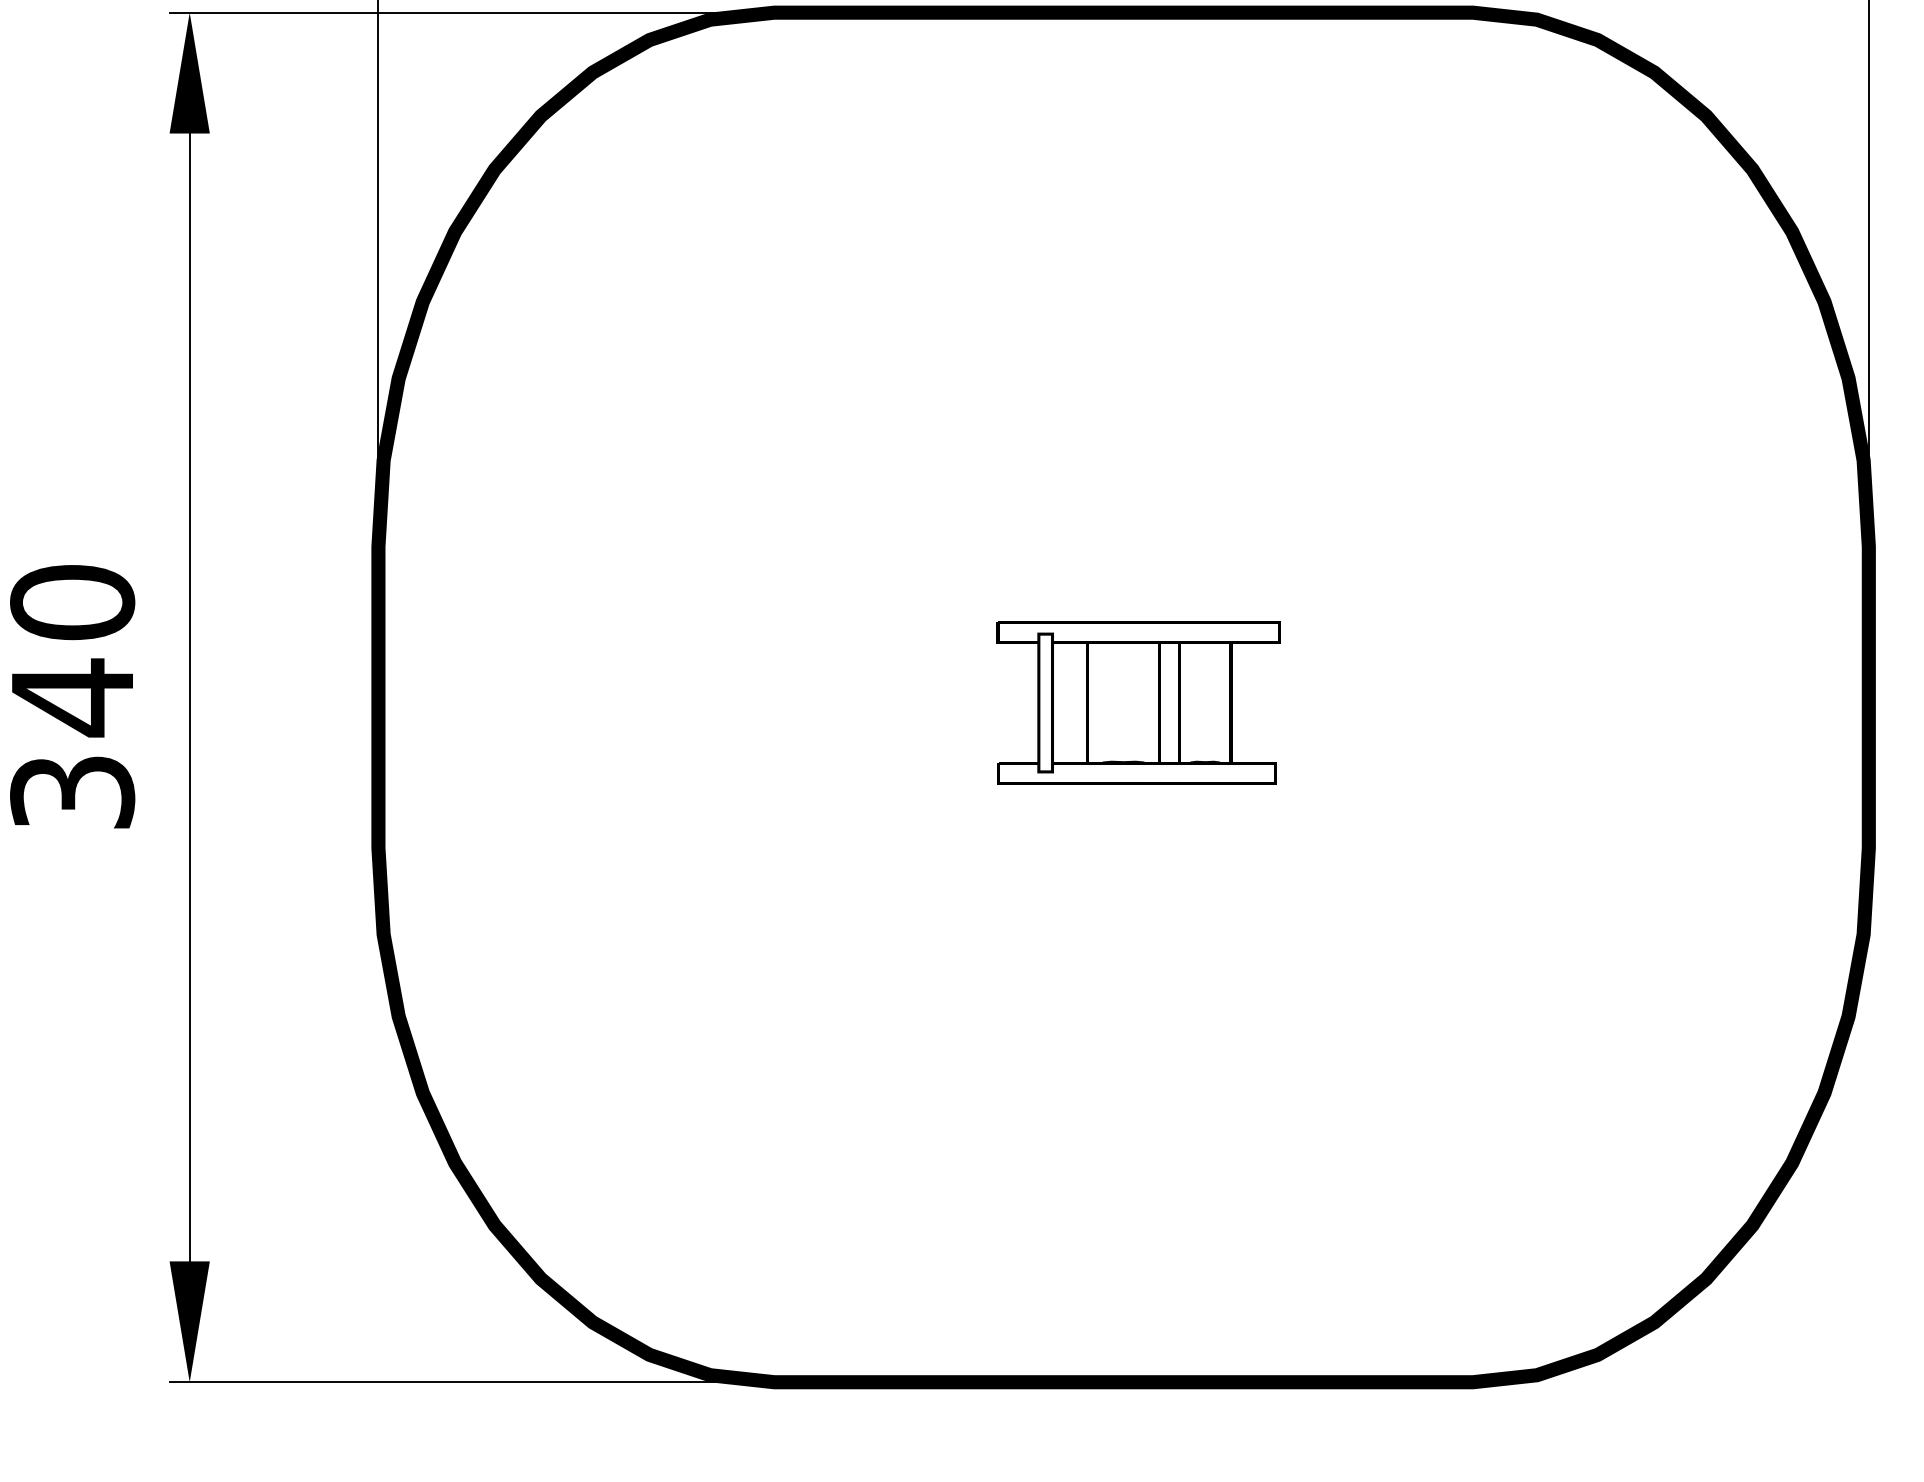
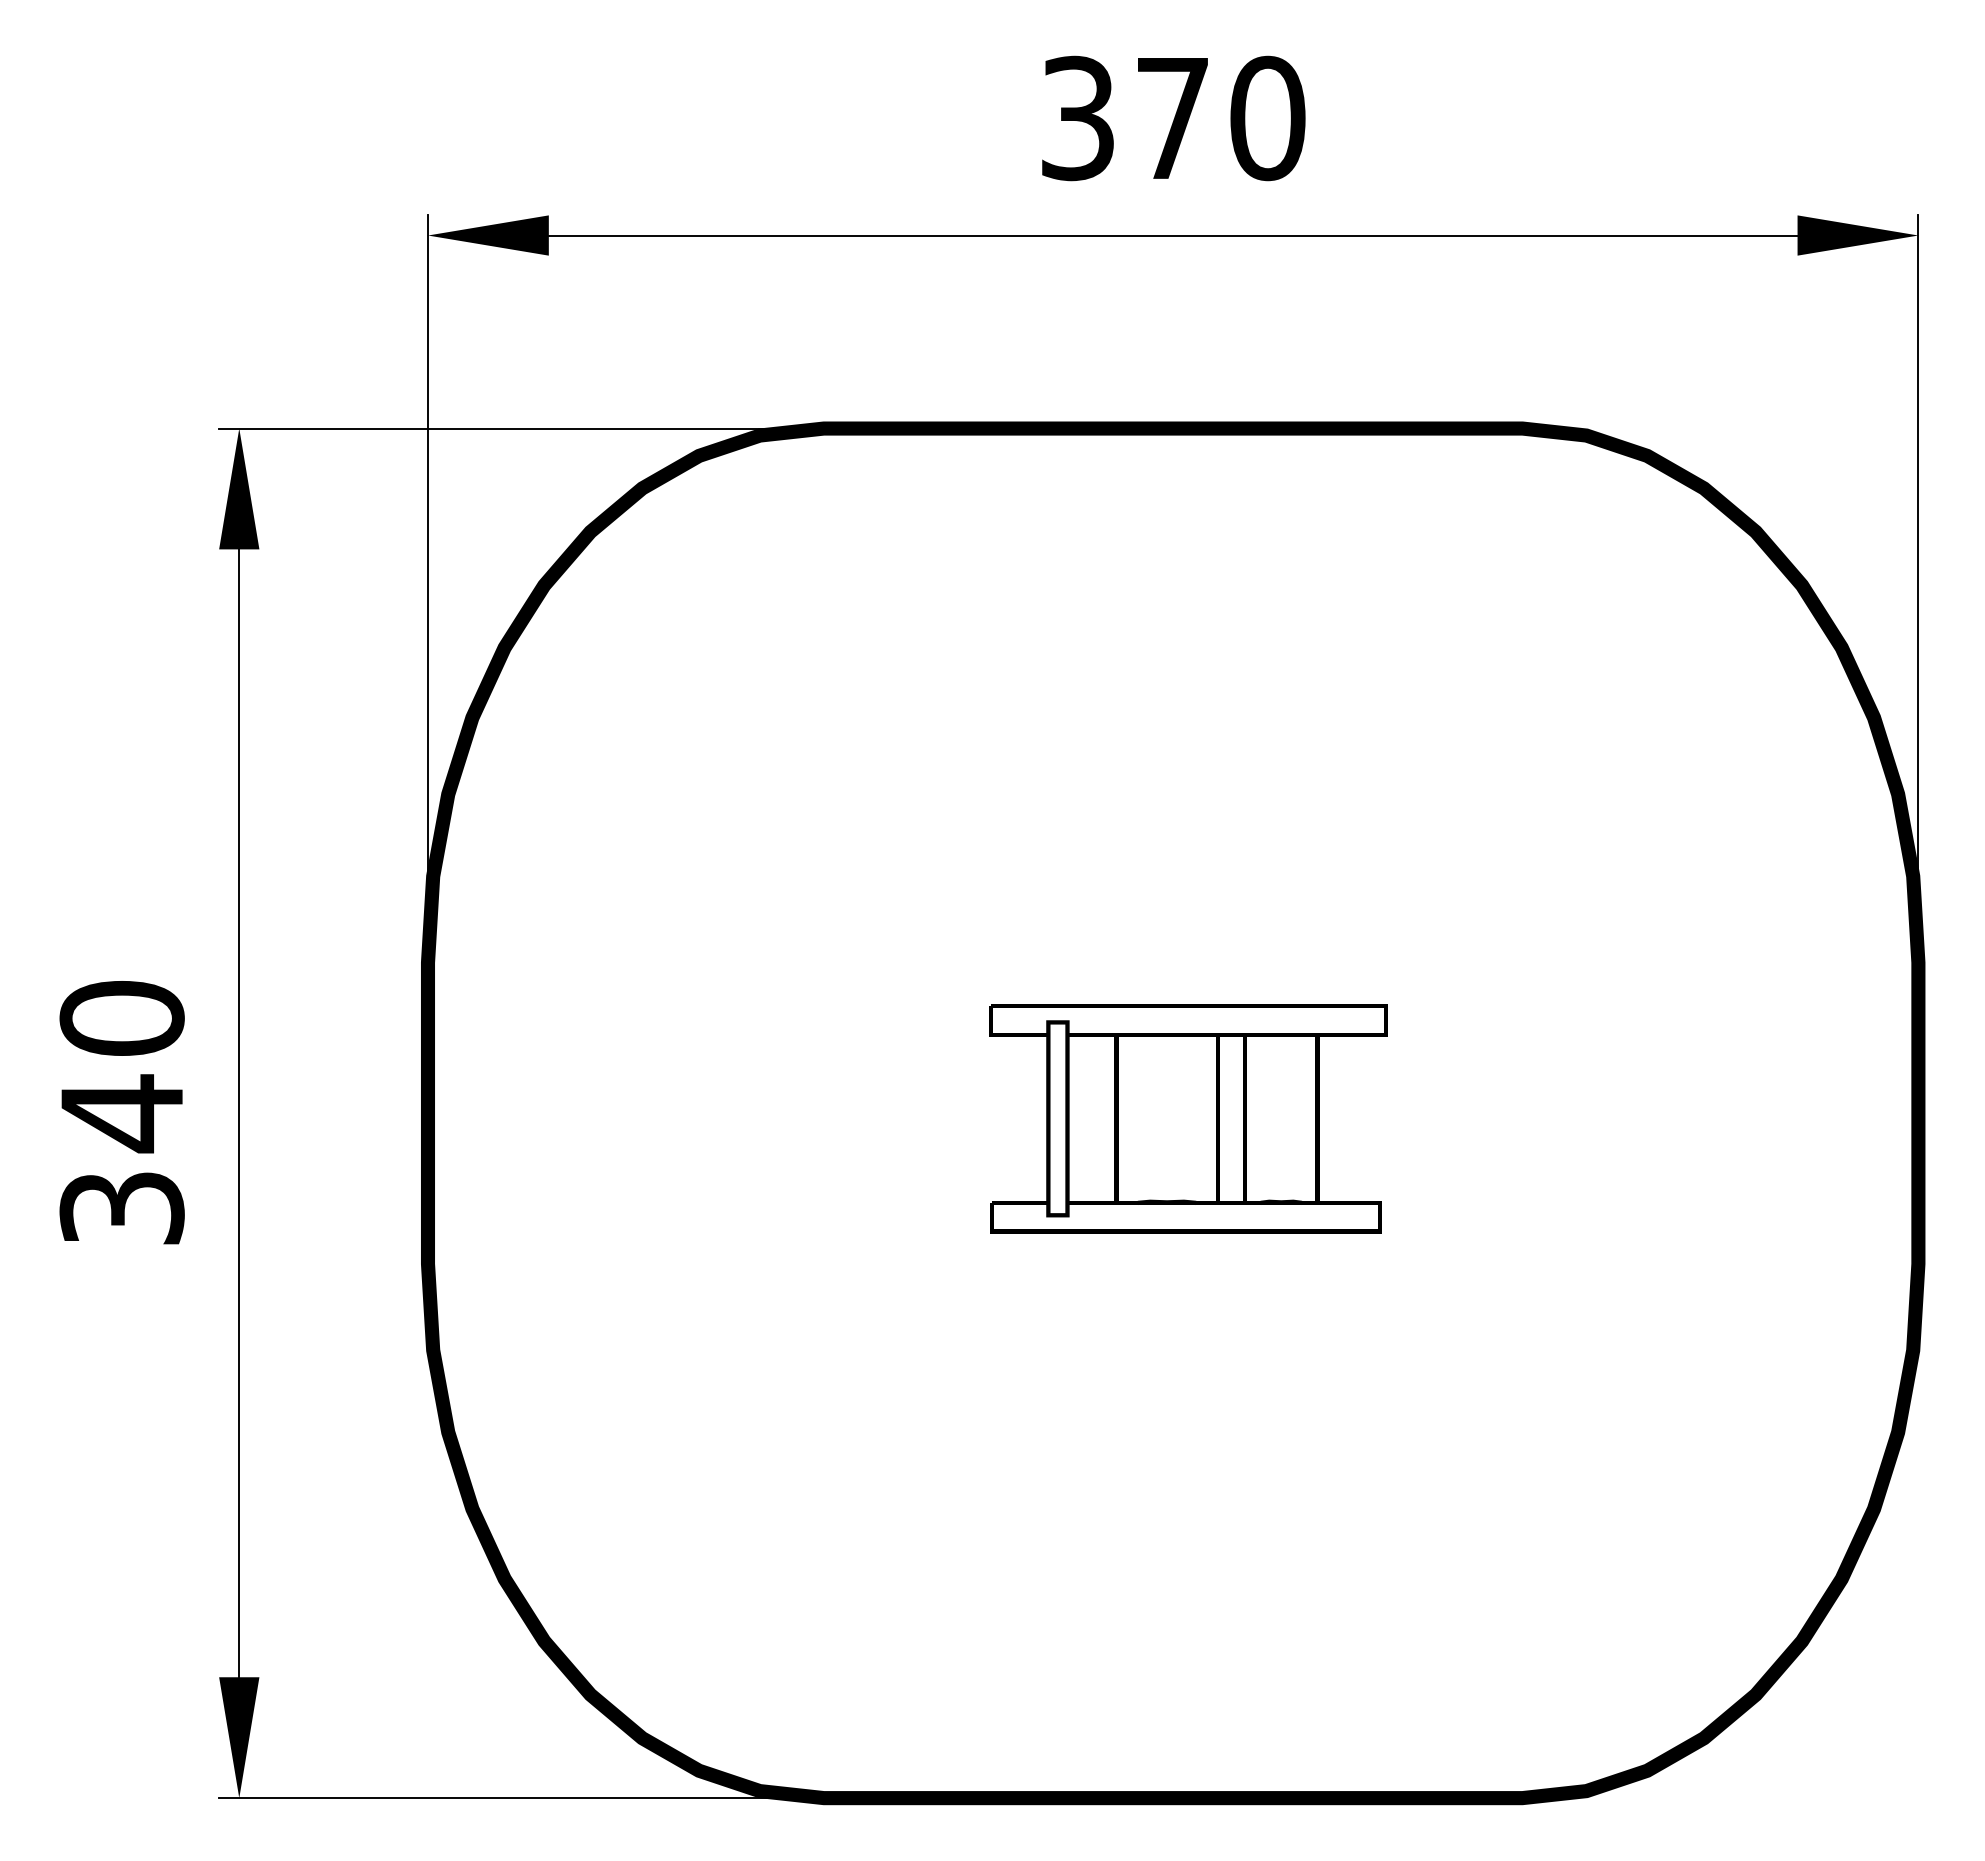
part: (1138, 702) -> (1188, 1118), size x1.4

